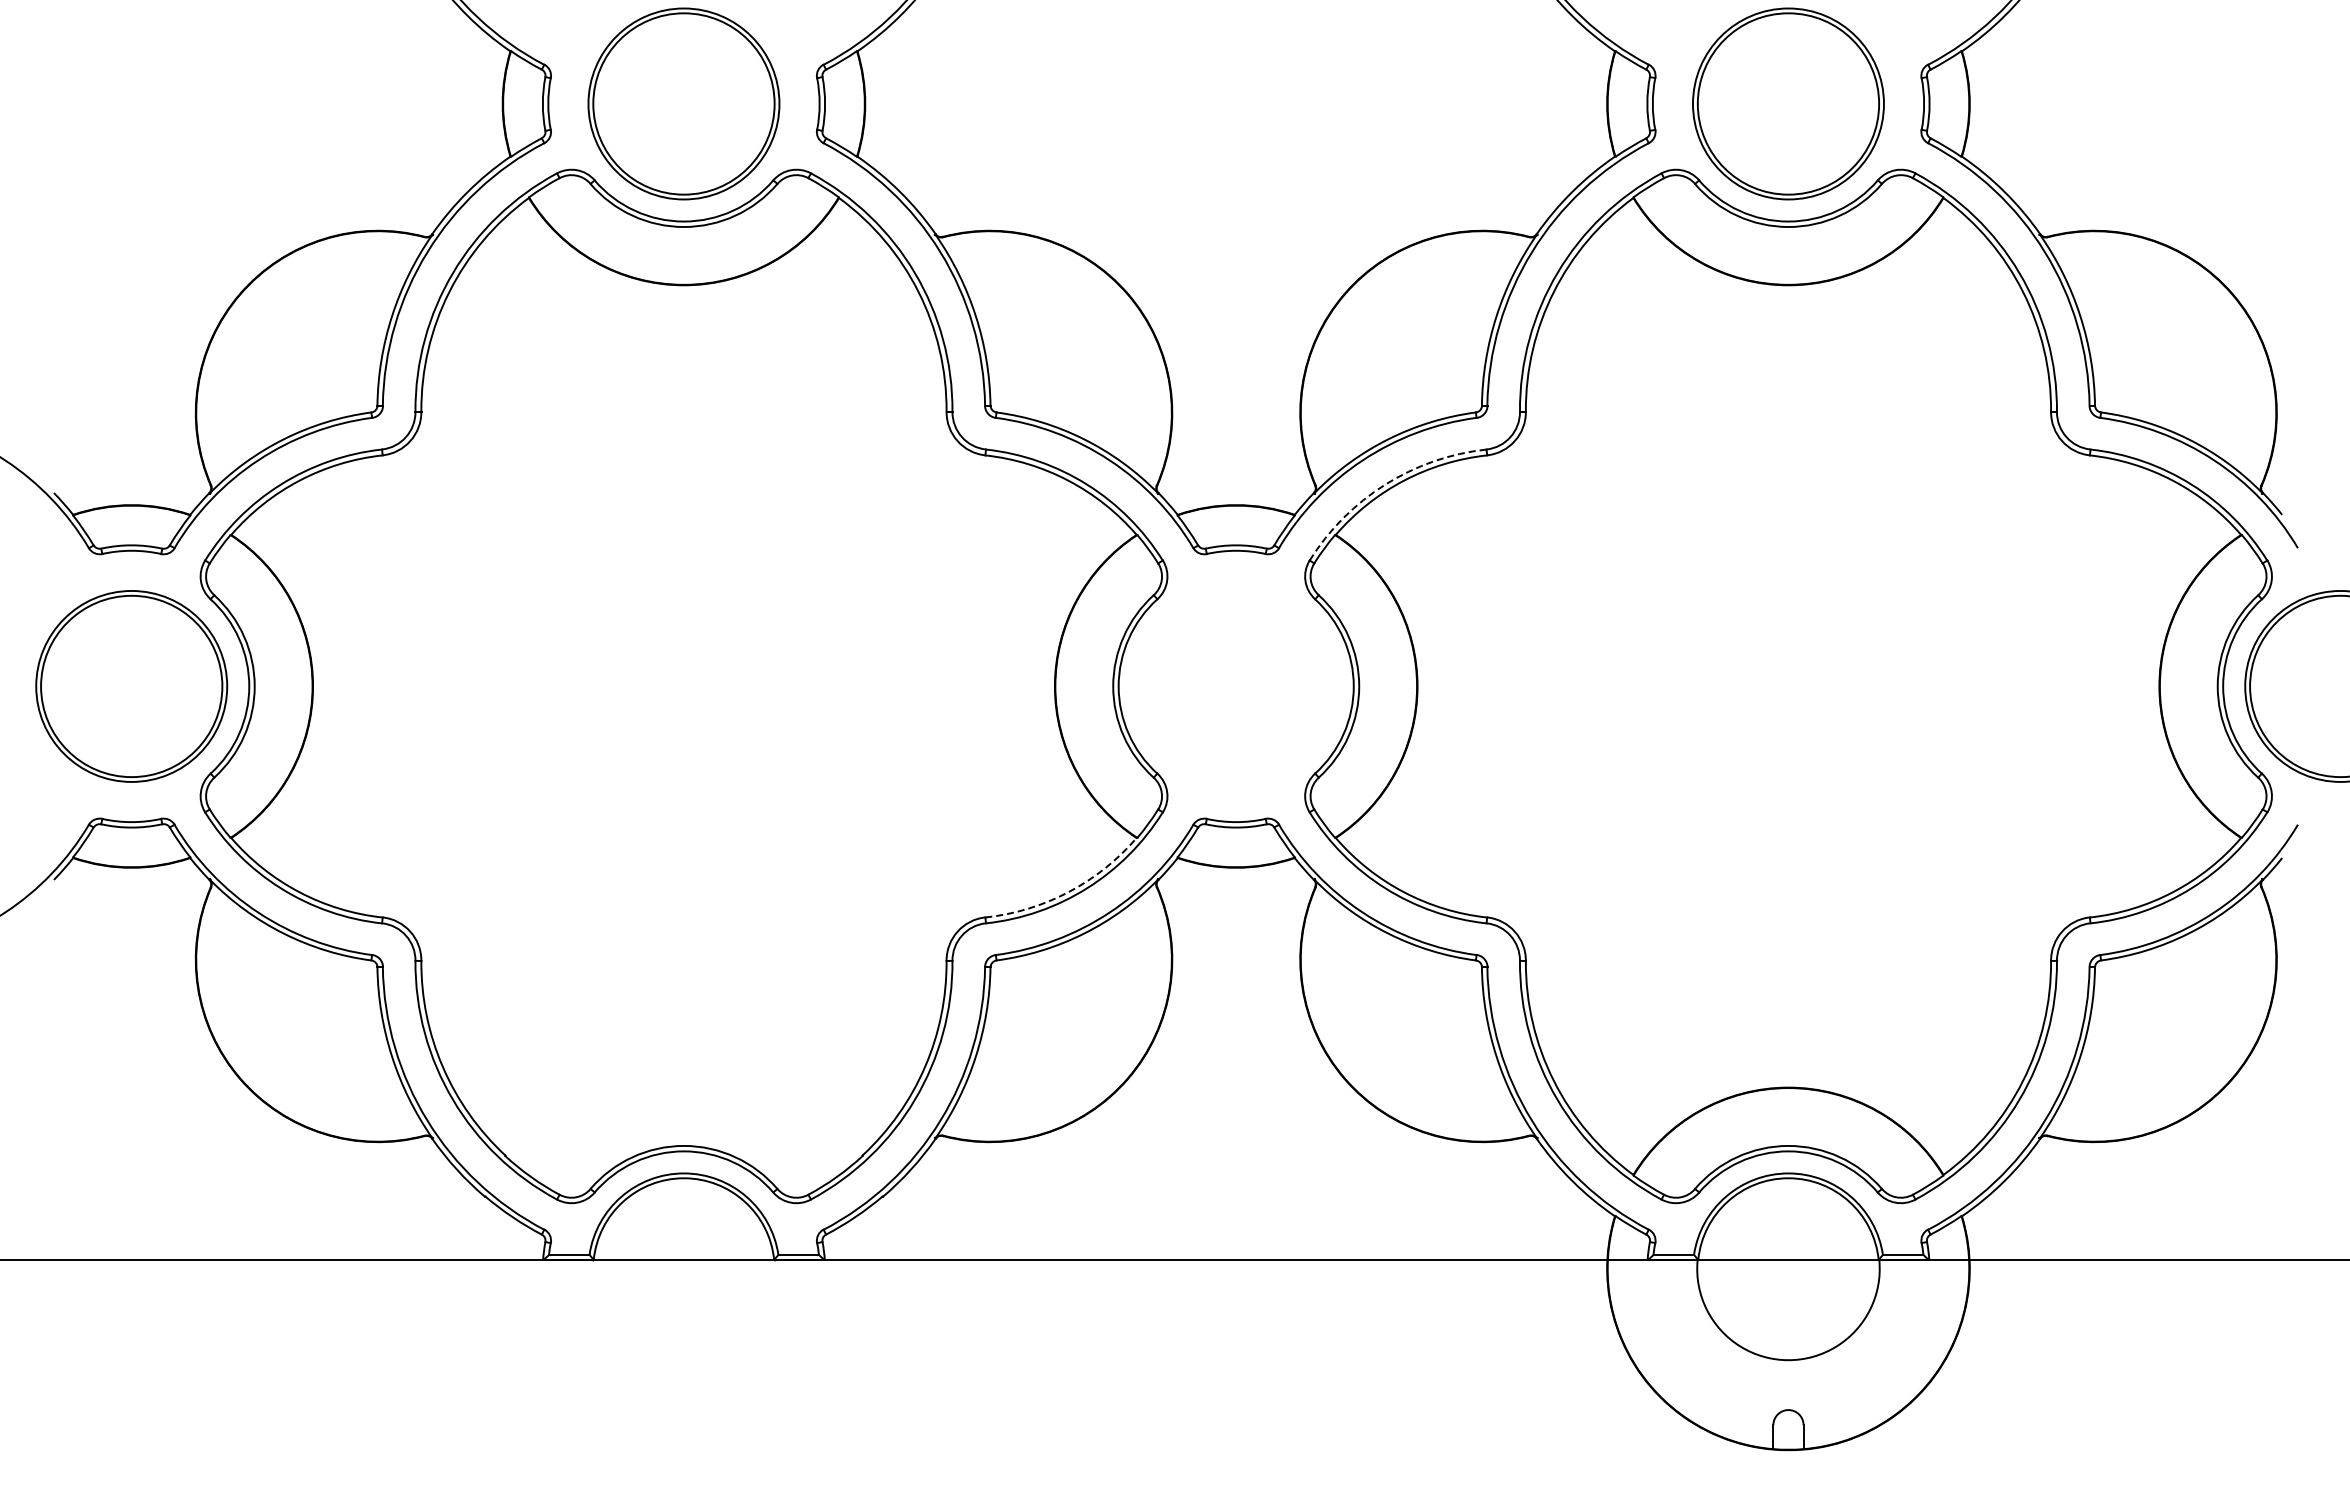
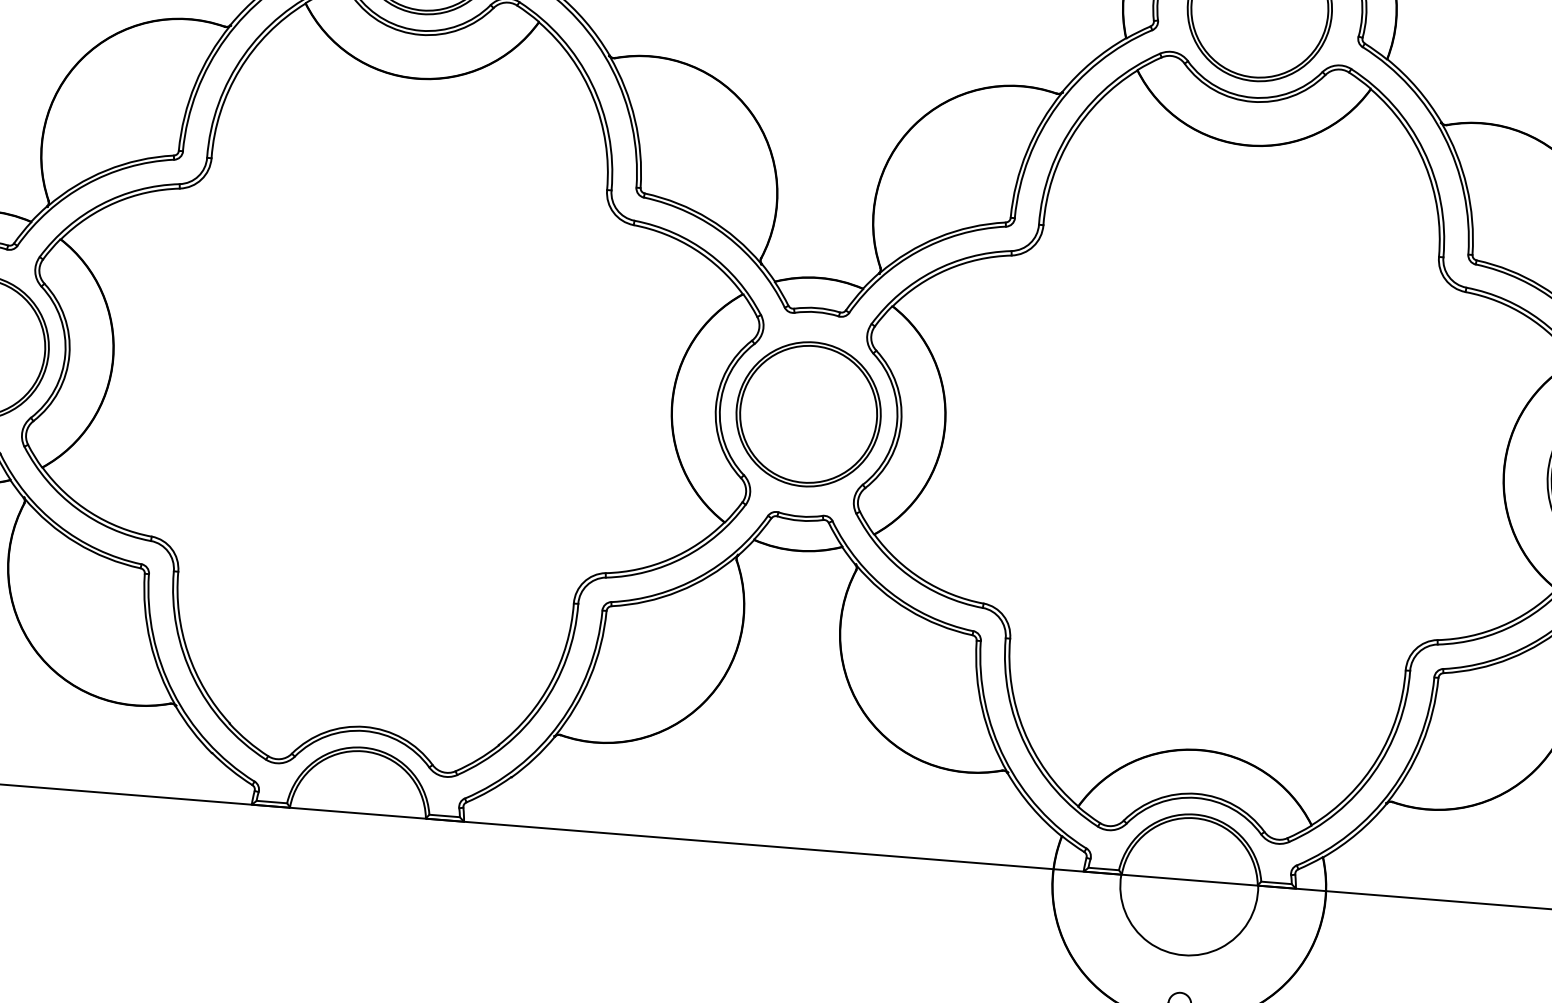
arc: (1385, 484) -> (933, 271), dashed -> solid
part: (1235, 686) -> (808, 414), added
arc: (1068, 892) -> (669, 559), dashed -> solid

